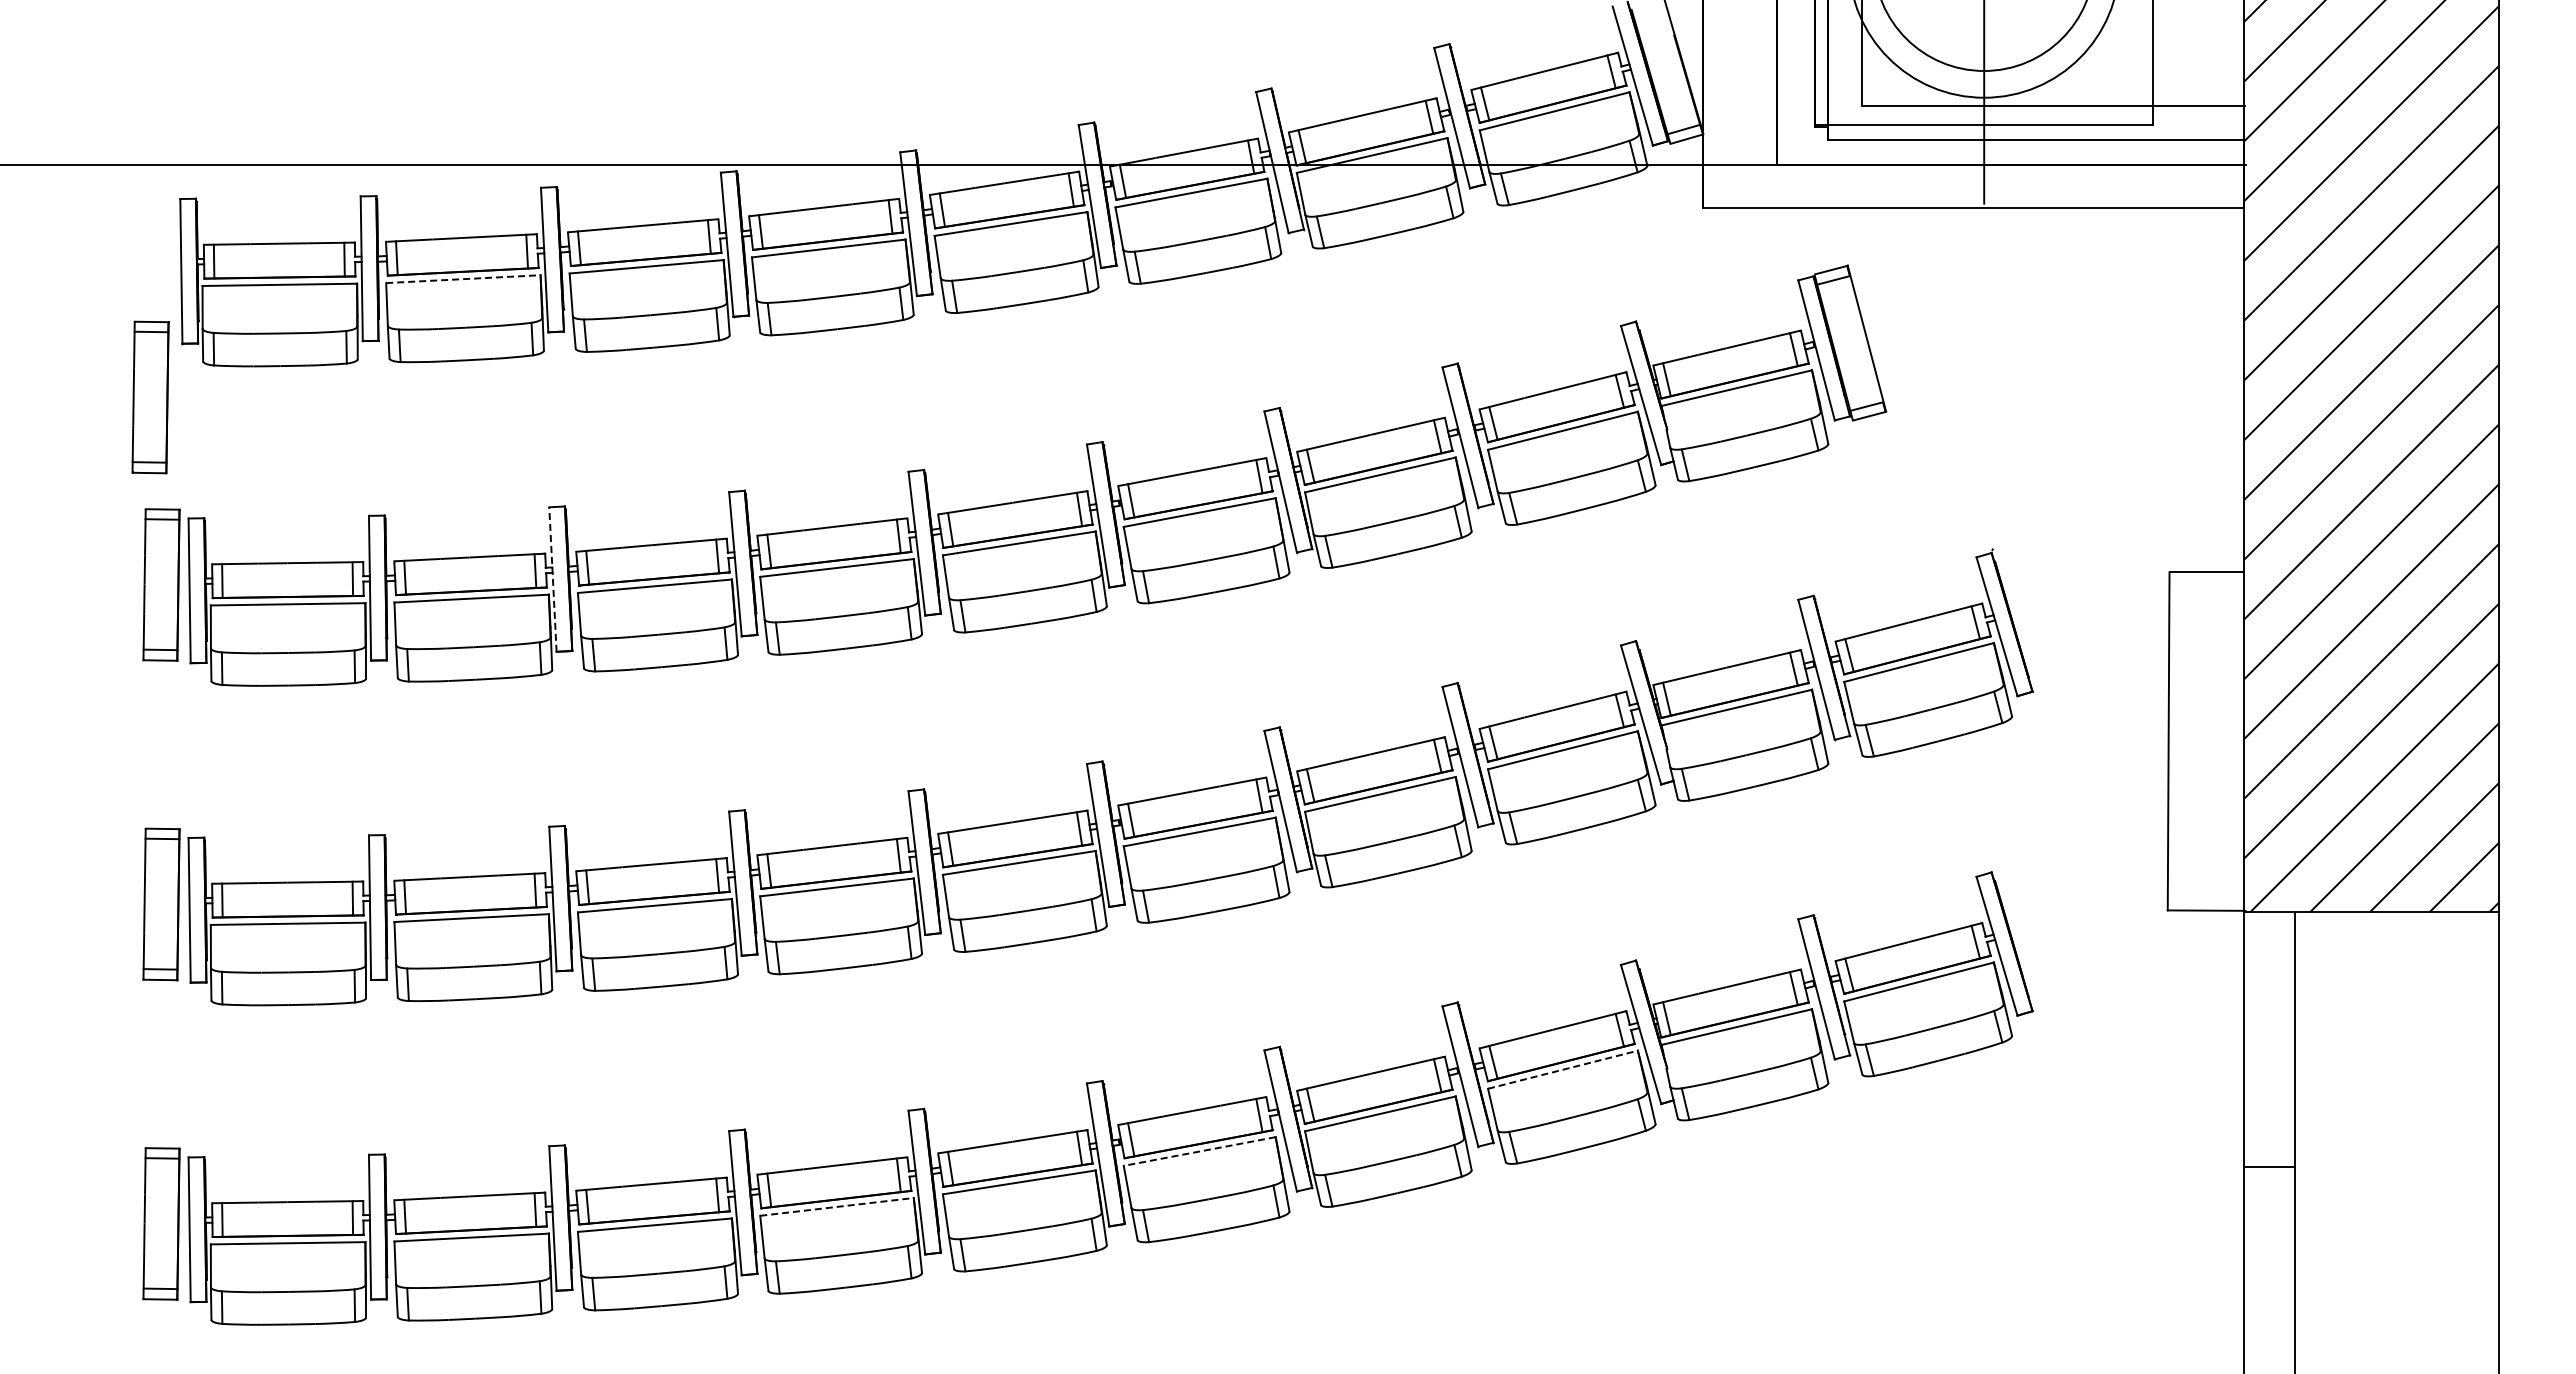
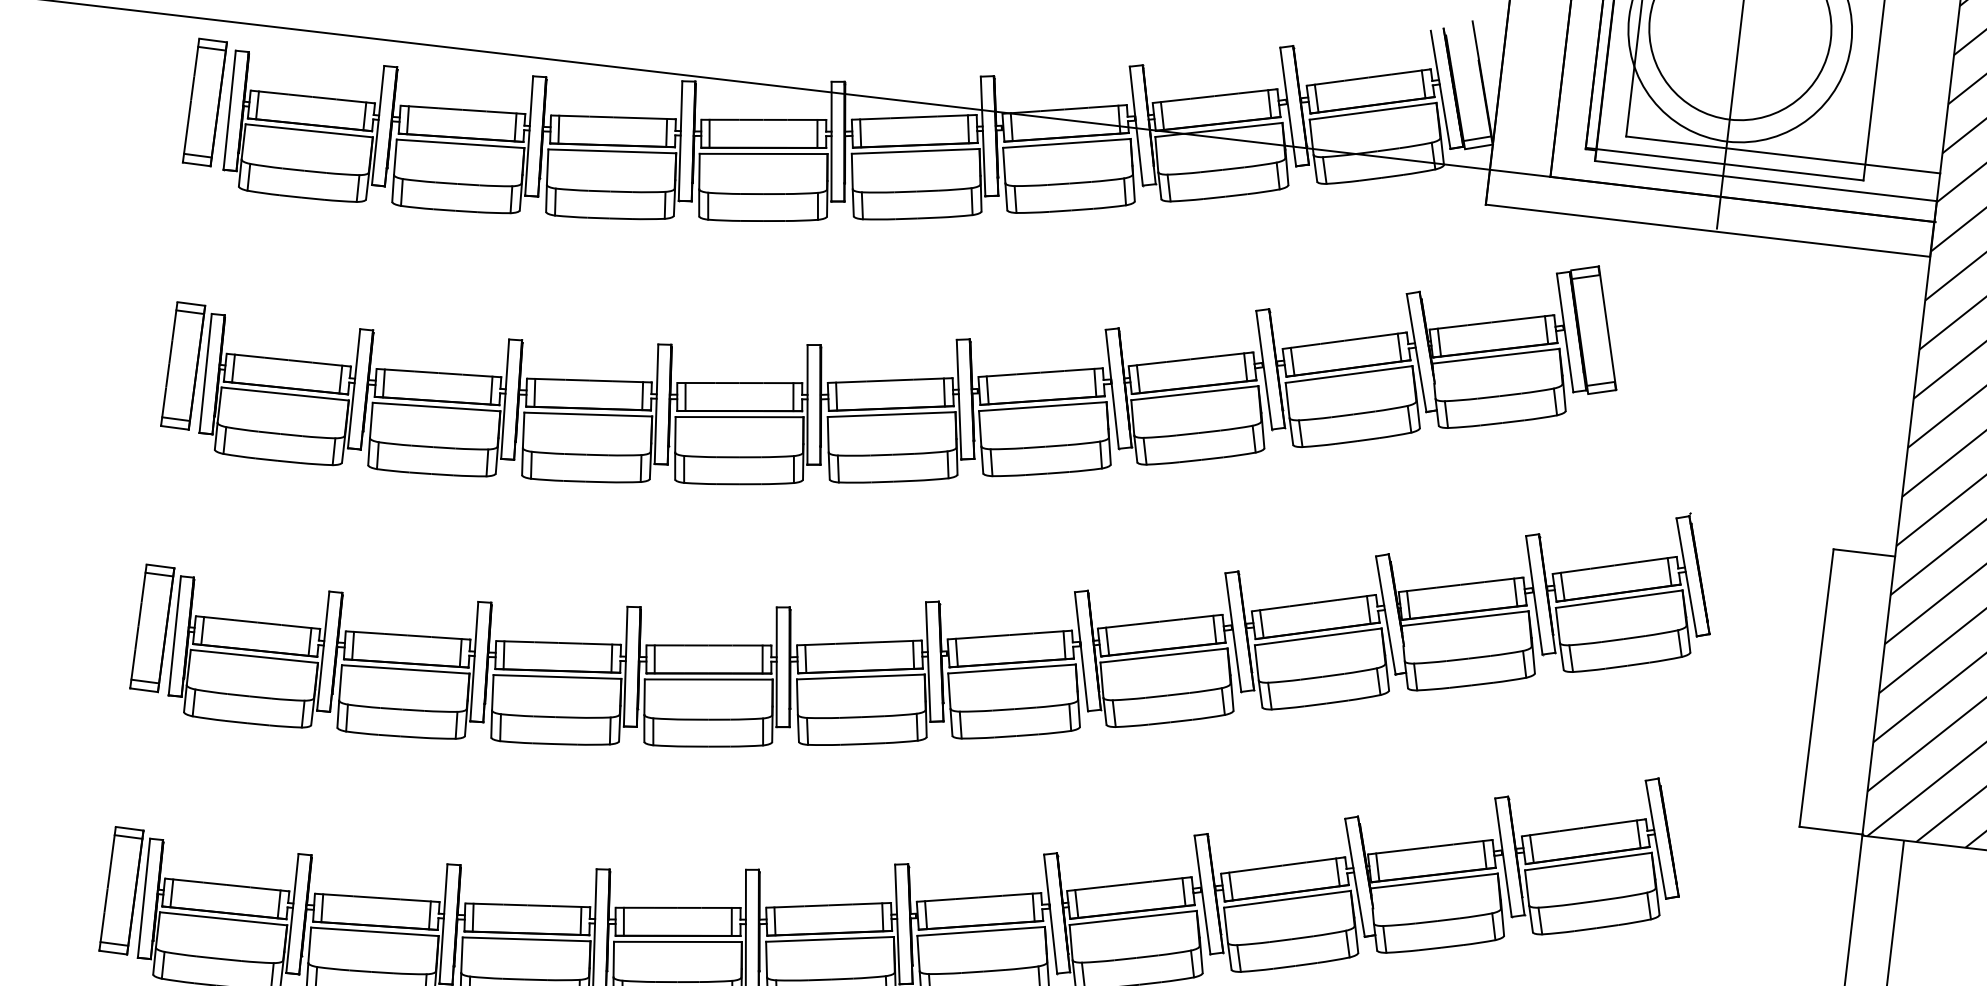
line: (463, 279) -> (460, 144), dashed -> solid
part: (150, 397) -> (204, 102), moved
line: (552, 579) -> (504, 399), dashed -> solid
line: (1563, 1069) -> (1287, 899), dashed -> solid
line: (1199, 1151) -> (981, 931), dashed -> solid
line: (837, 1206) -> (678, 941), dashed -> solid

